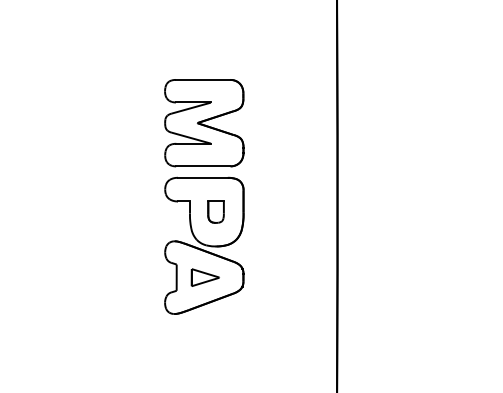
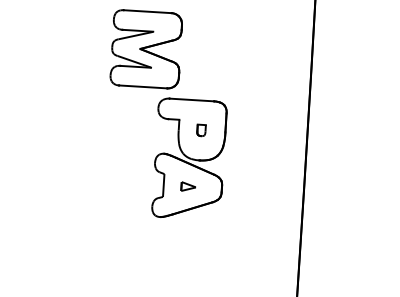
part: (204, 123) -> (146, 49), moved
part: (215, 211) -> (201, 129), size x0.6
part: (204, 277) -> (187, 186), size x0.6

